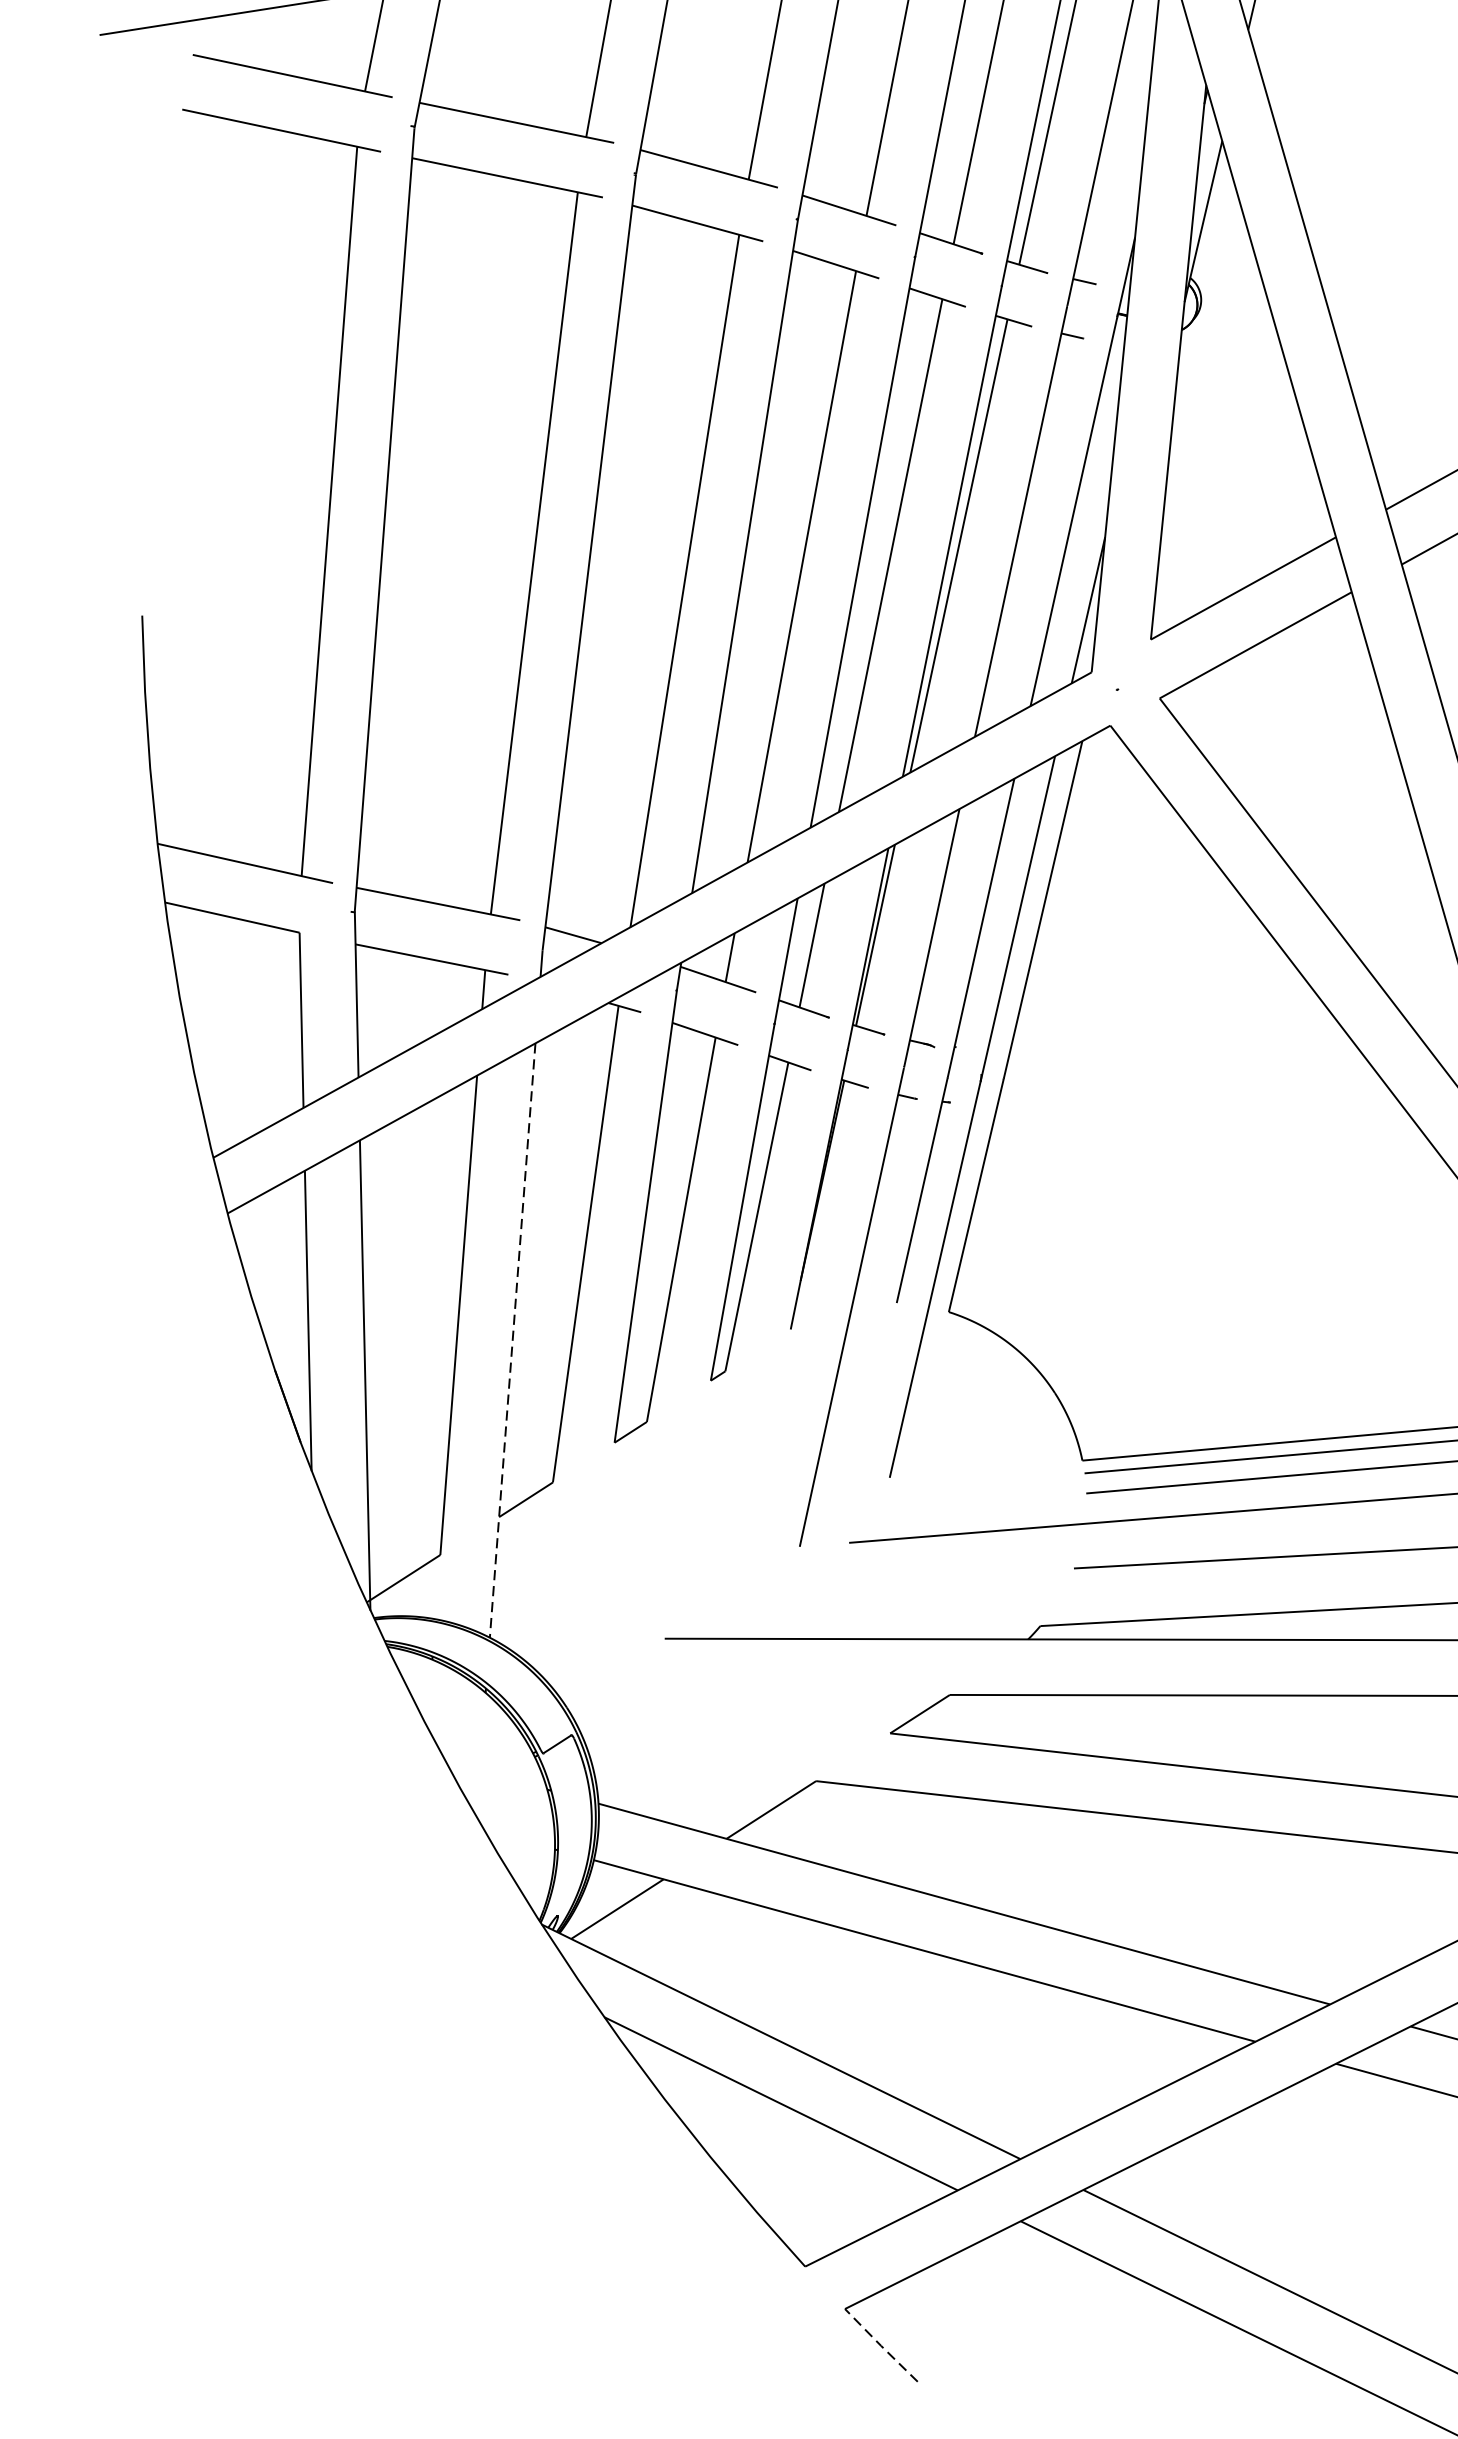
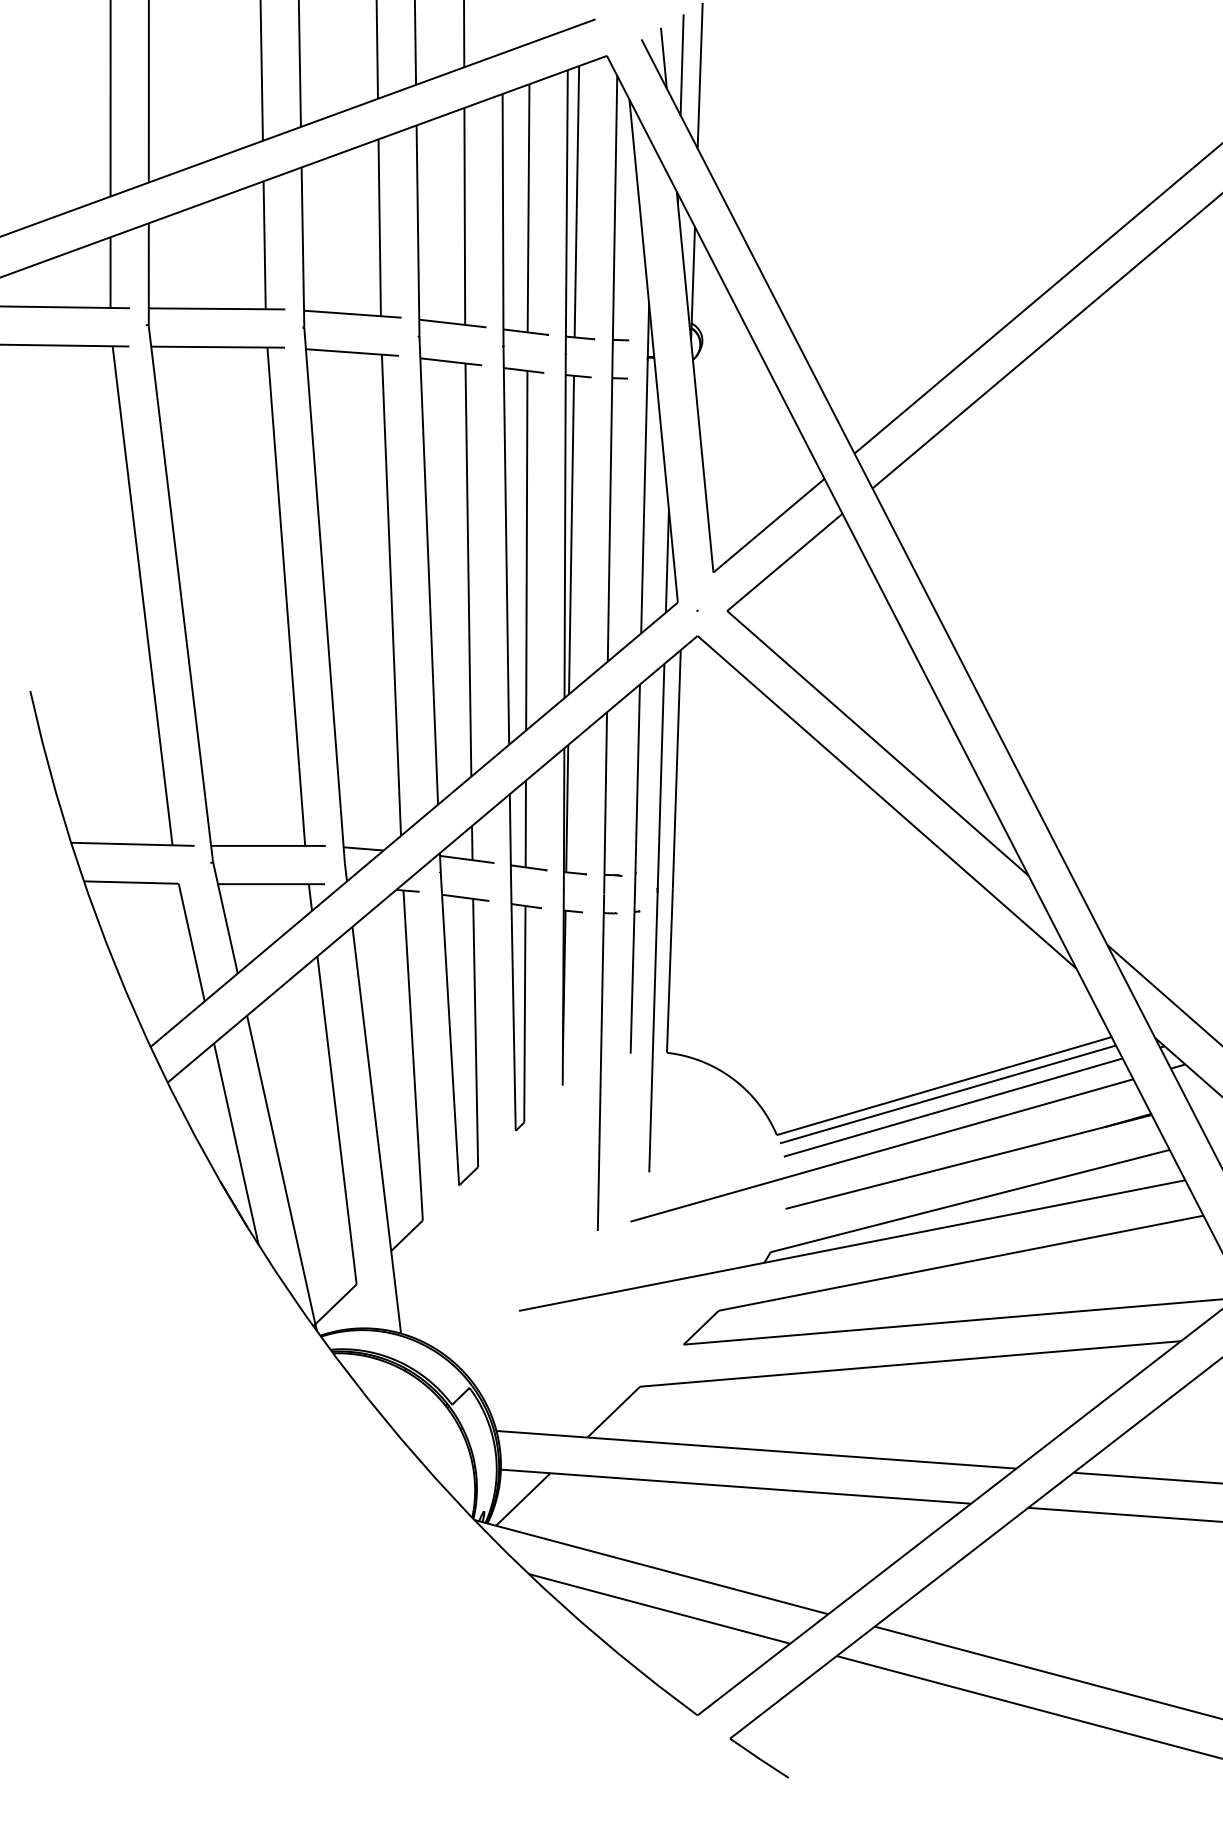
line: (512, 1340) -> (376, 1130), dashed -> solid
line: (881, 2345) -> (759, 1758), dashed -> solid

